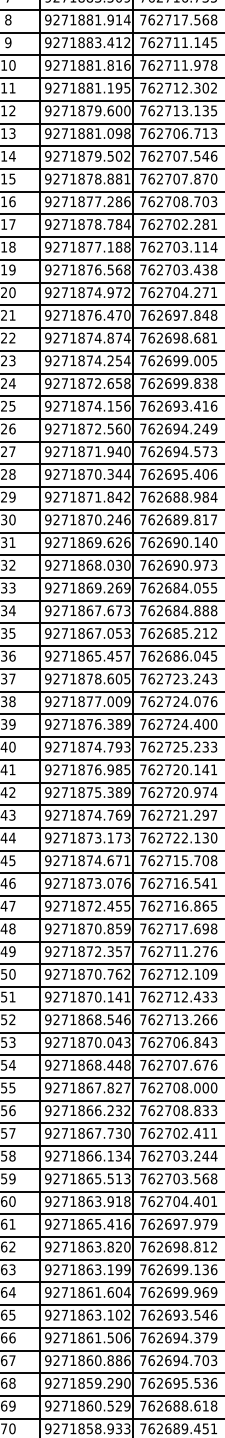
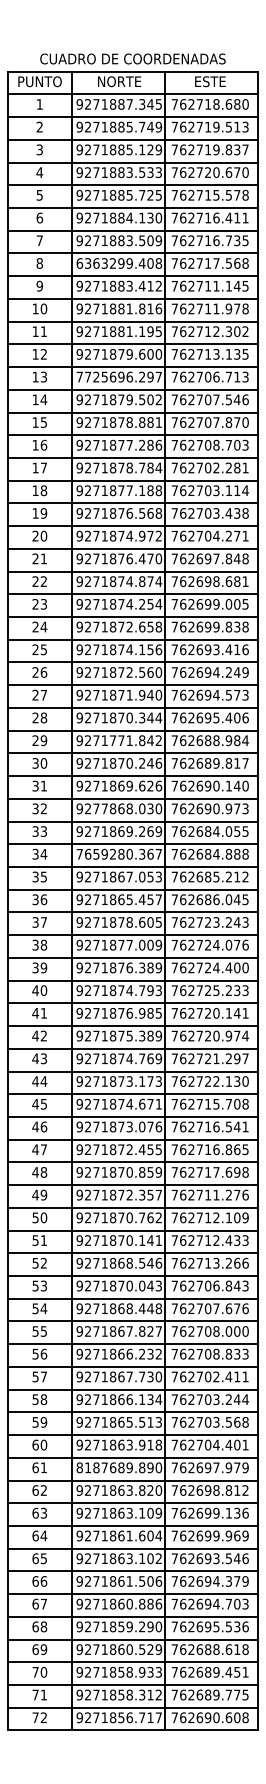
text: (88, 20) -> (119, 263), 9271881.914 -> 6363299.408
text: (88, 133) -> (119, 376), 9271881.098 -> 7725696.297
text: (82, 497) -> (113, 740), 9271871.842 -> 9271771.842
text: (73, 565) -> (104, 808), 9271868.030 -> 9277868.030
text: (87, 610) -> (118, 853), 9271867.673 -> 7659280.367
text: (88, 1224) -> (119, 1467), 9271865.416 -> 8187689.890
text: (119, 1270) -> (150, 1513), 9271863.199 -> 9271863.109

